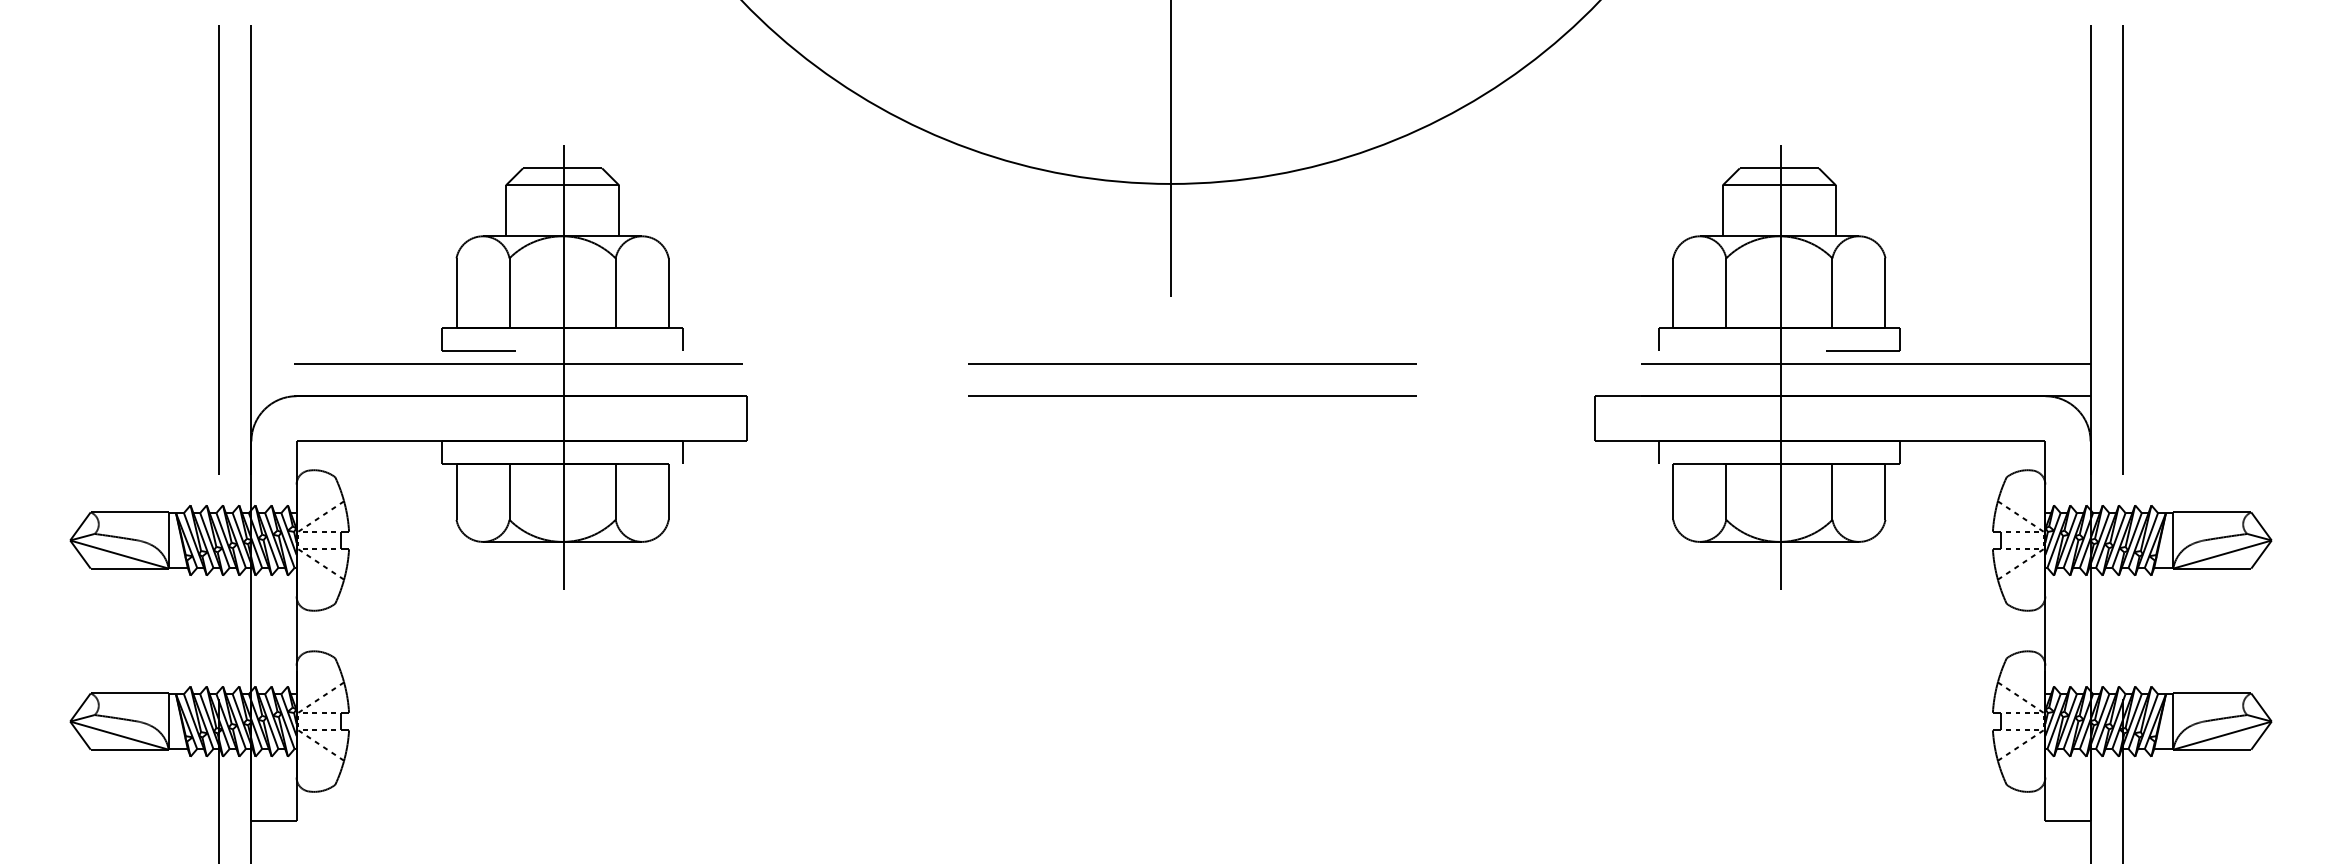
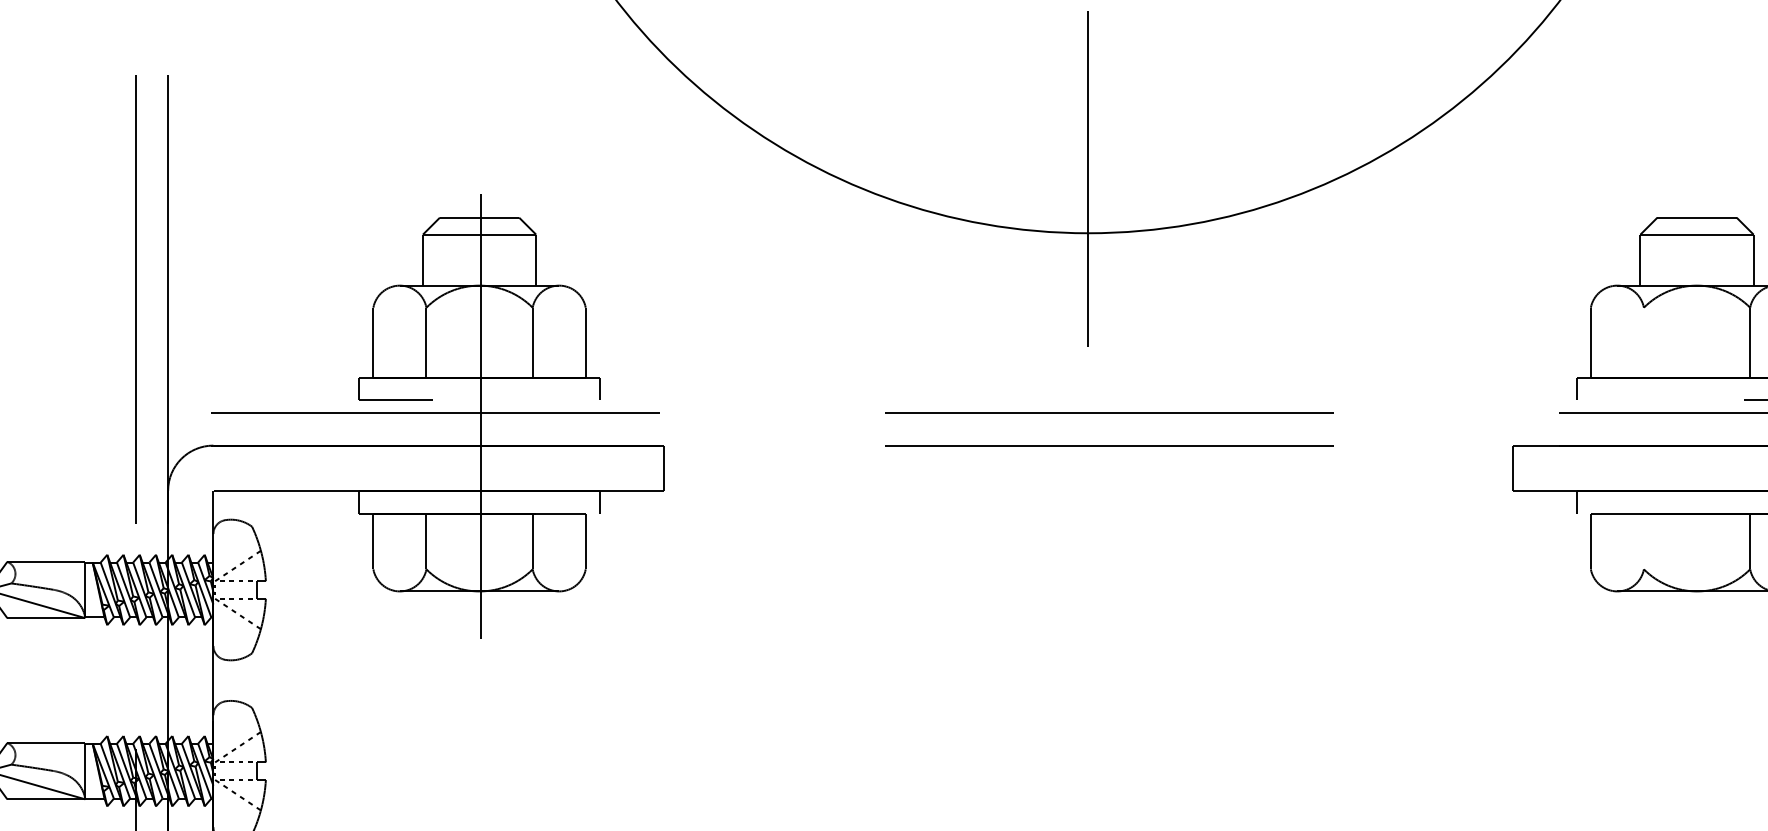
line: (1726, 293) -> (1644, 342), removed
line: (1780, 367) -> (1698, 416), removed
line: (1726, 491) -> (1644, 540), removed

